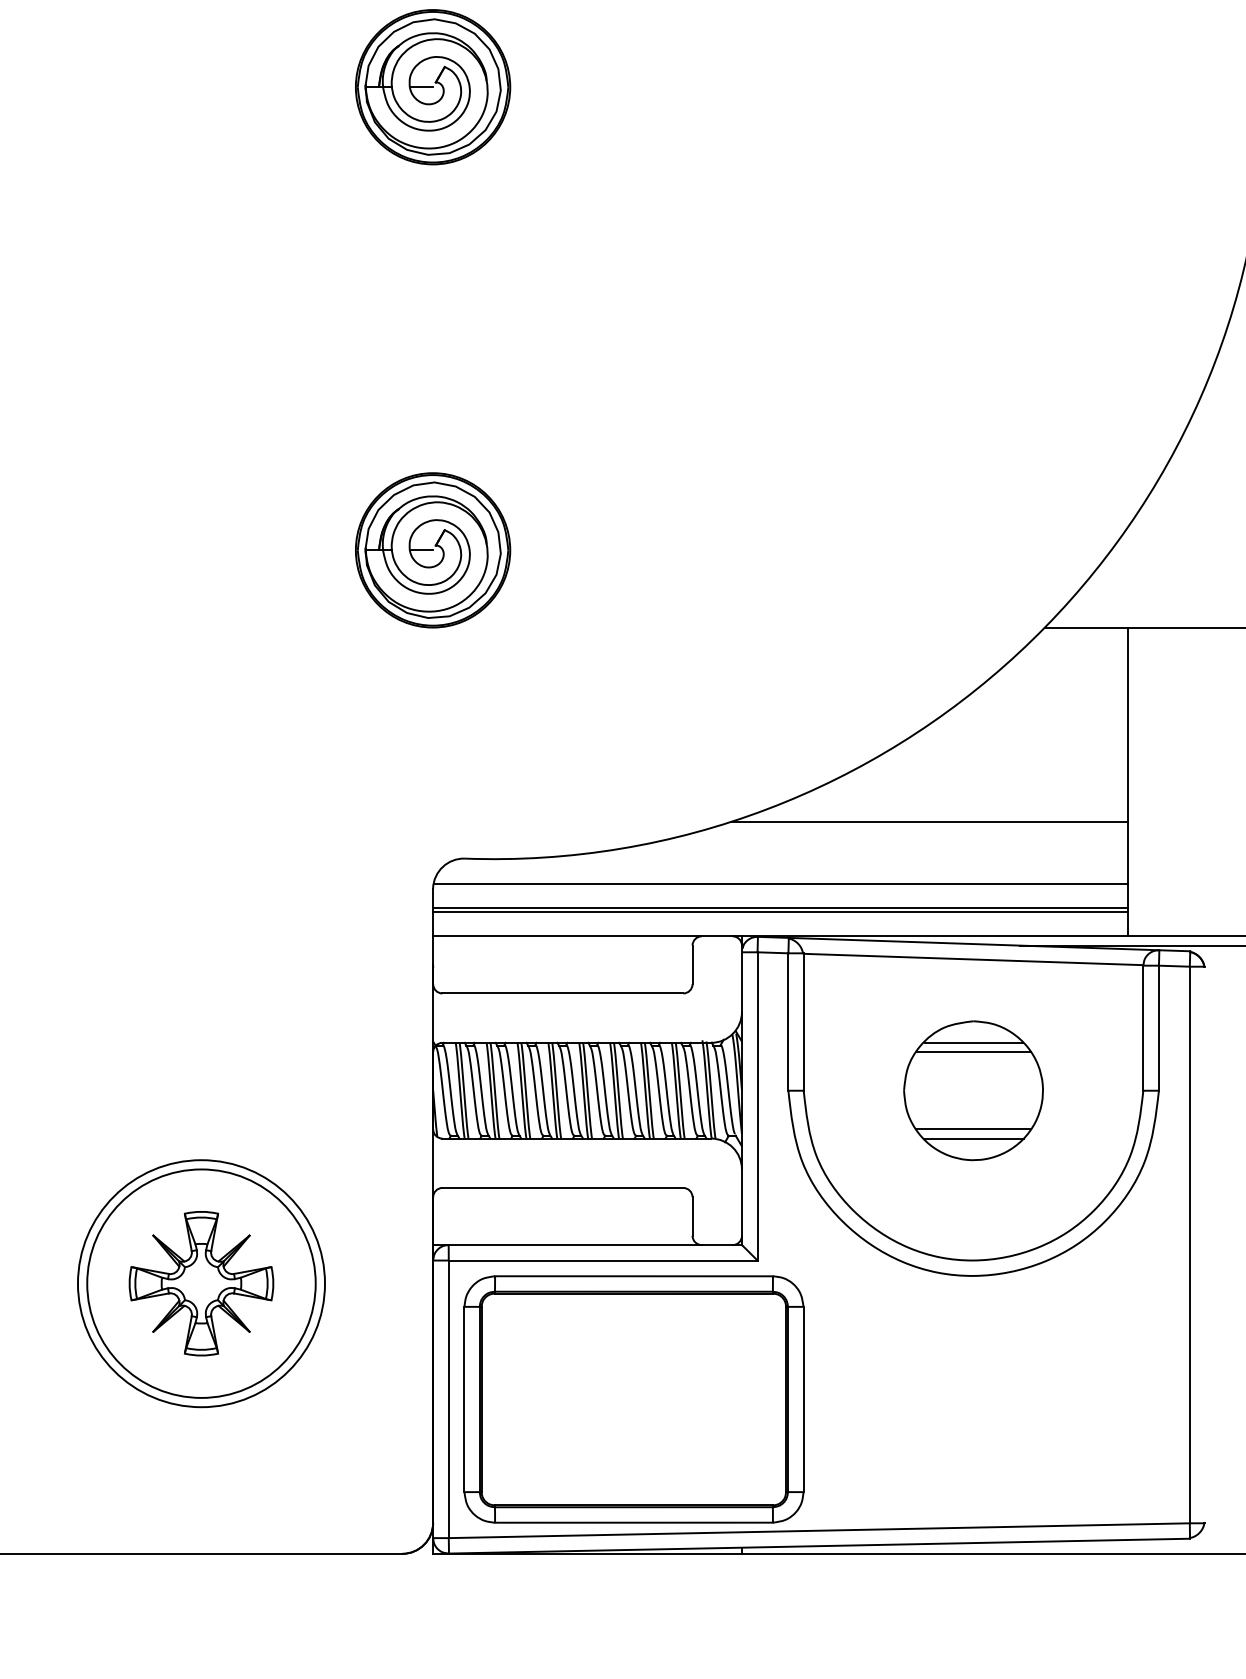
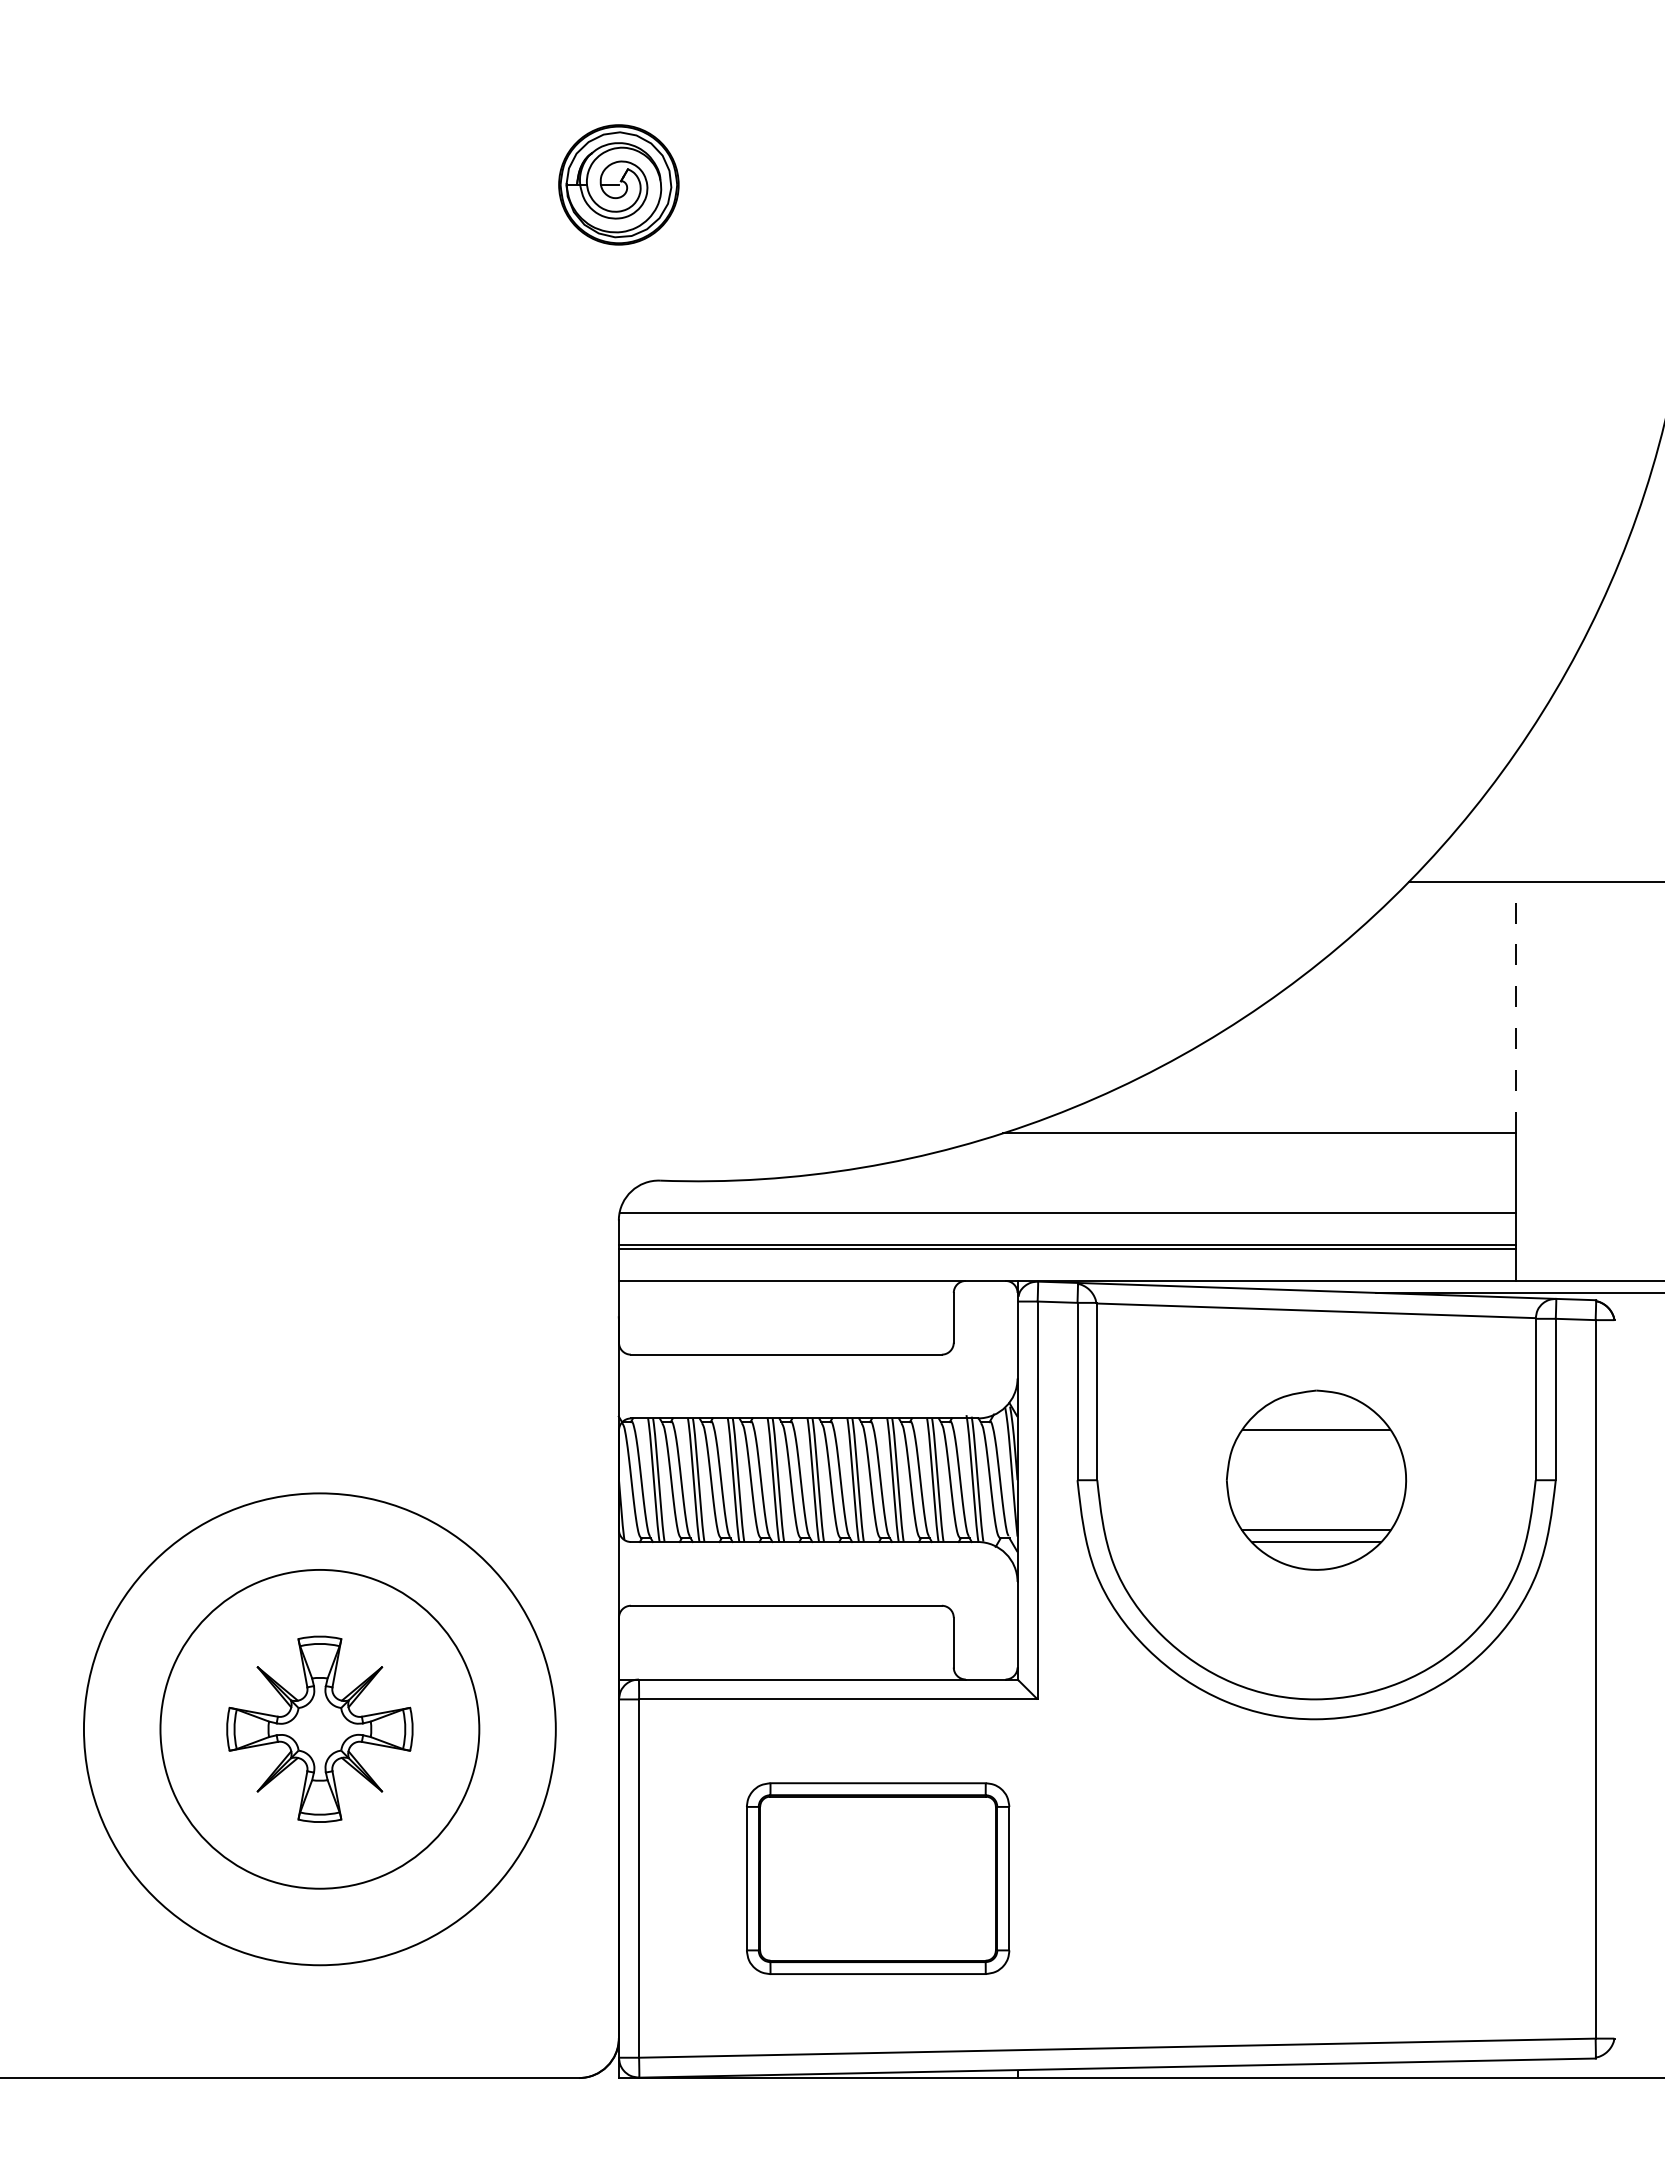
part: (432, 86) -> (618, 184), size x0.6
part: (432, 550) -> (618, 782), removed
line: (1127, 724) -> (1515, 1007), solid -> dashed
line: (973, 1042) -> (1316, 1418), removed
circle: (201, 1283) -> (319, 1728), size x1.6
part: (633, 1399) -> (877, 1878), size x0.6

